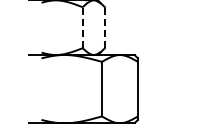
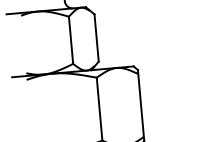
line: (82, 27) -> (70, 40), dashed -> solid
line: (104, 27) -> (96, 37), dashed -> solid

